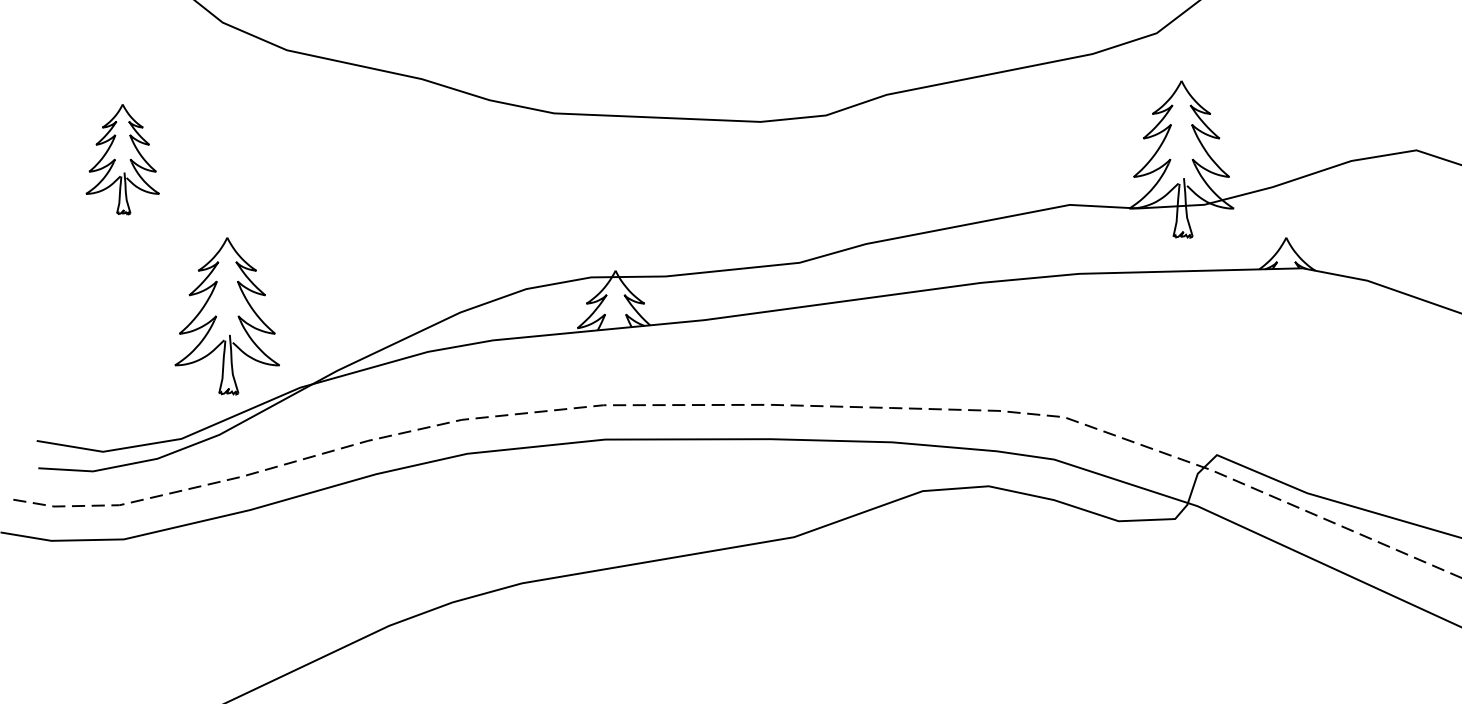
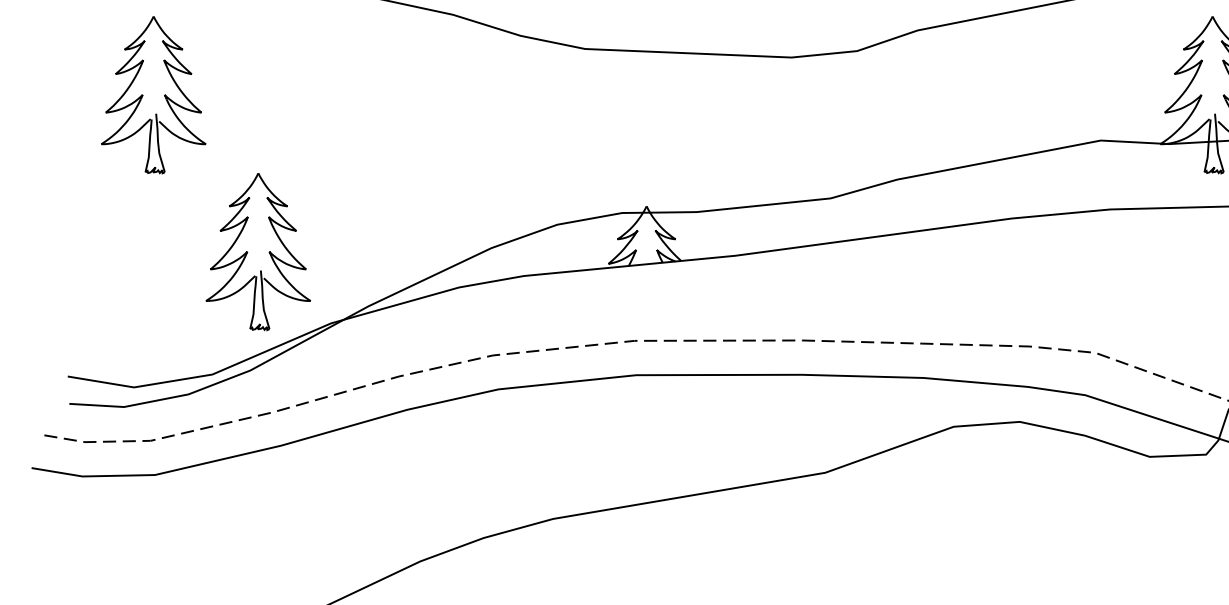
part: (122, 159) -> (153, 95), size x1.43

